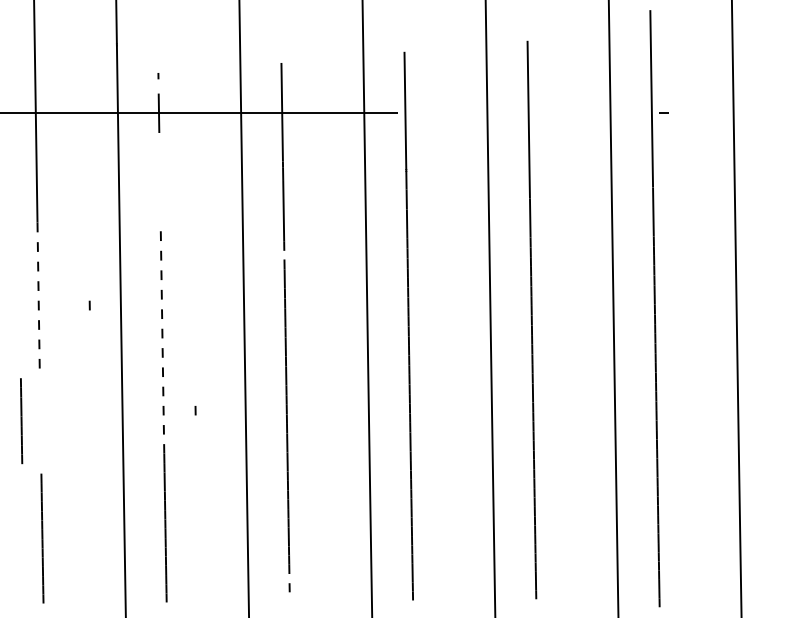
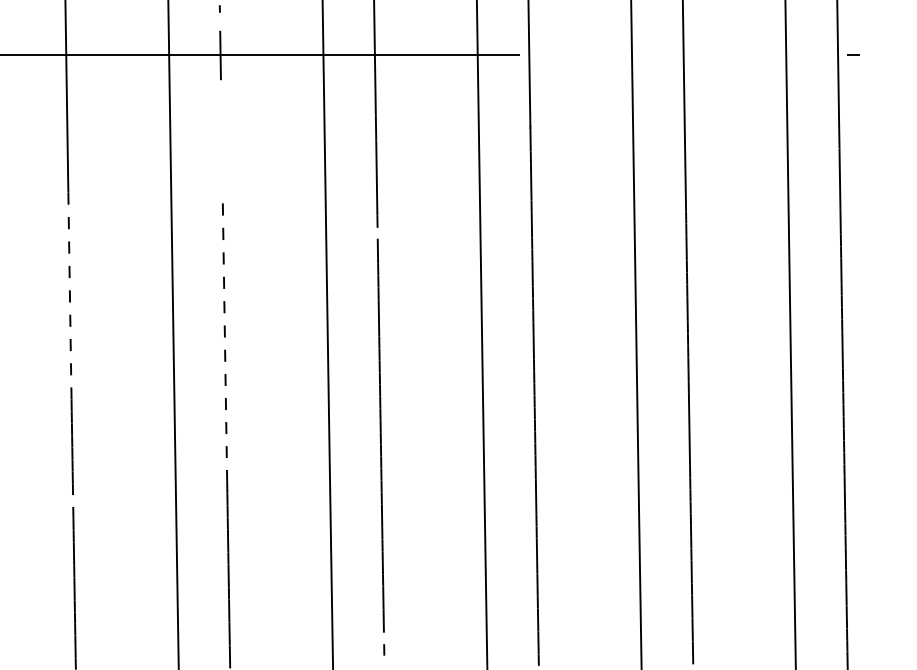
curve: (89, 305) -> (133, 296), removed
curve: (195, 410) -> (266, 427), removed
line: (21, 421) -> (72, 441), moved

